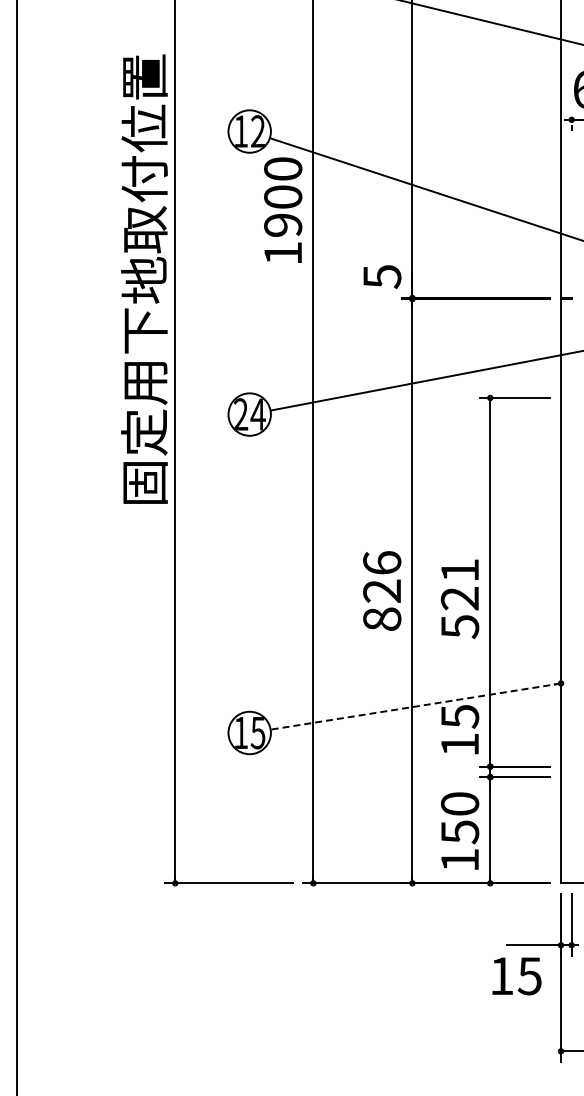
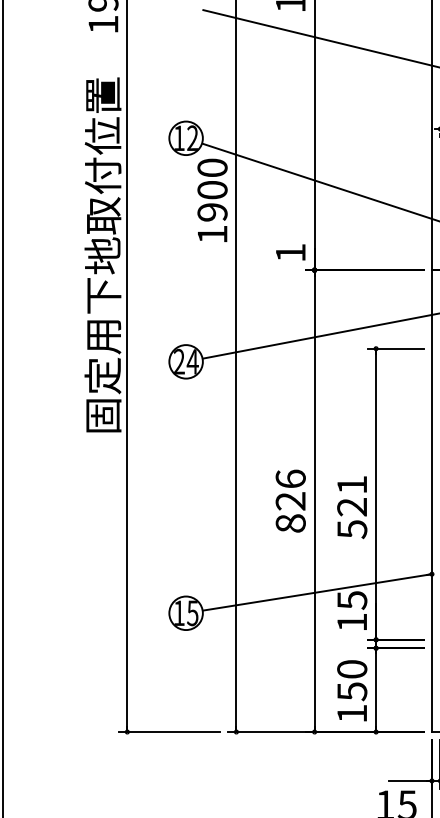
text: (382, 277) -> (290, 253), 5 -> 1
line: (415, 706) -> (317, 592), dashed -> solid

